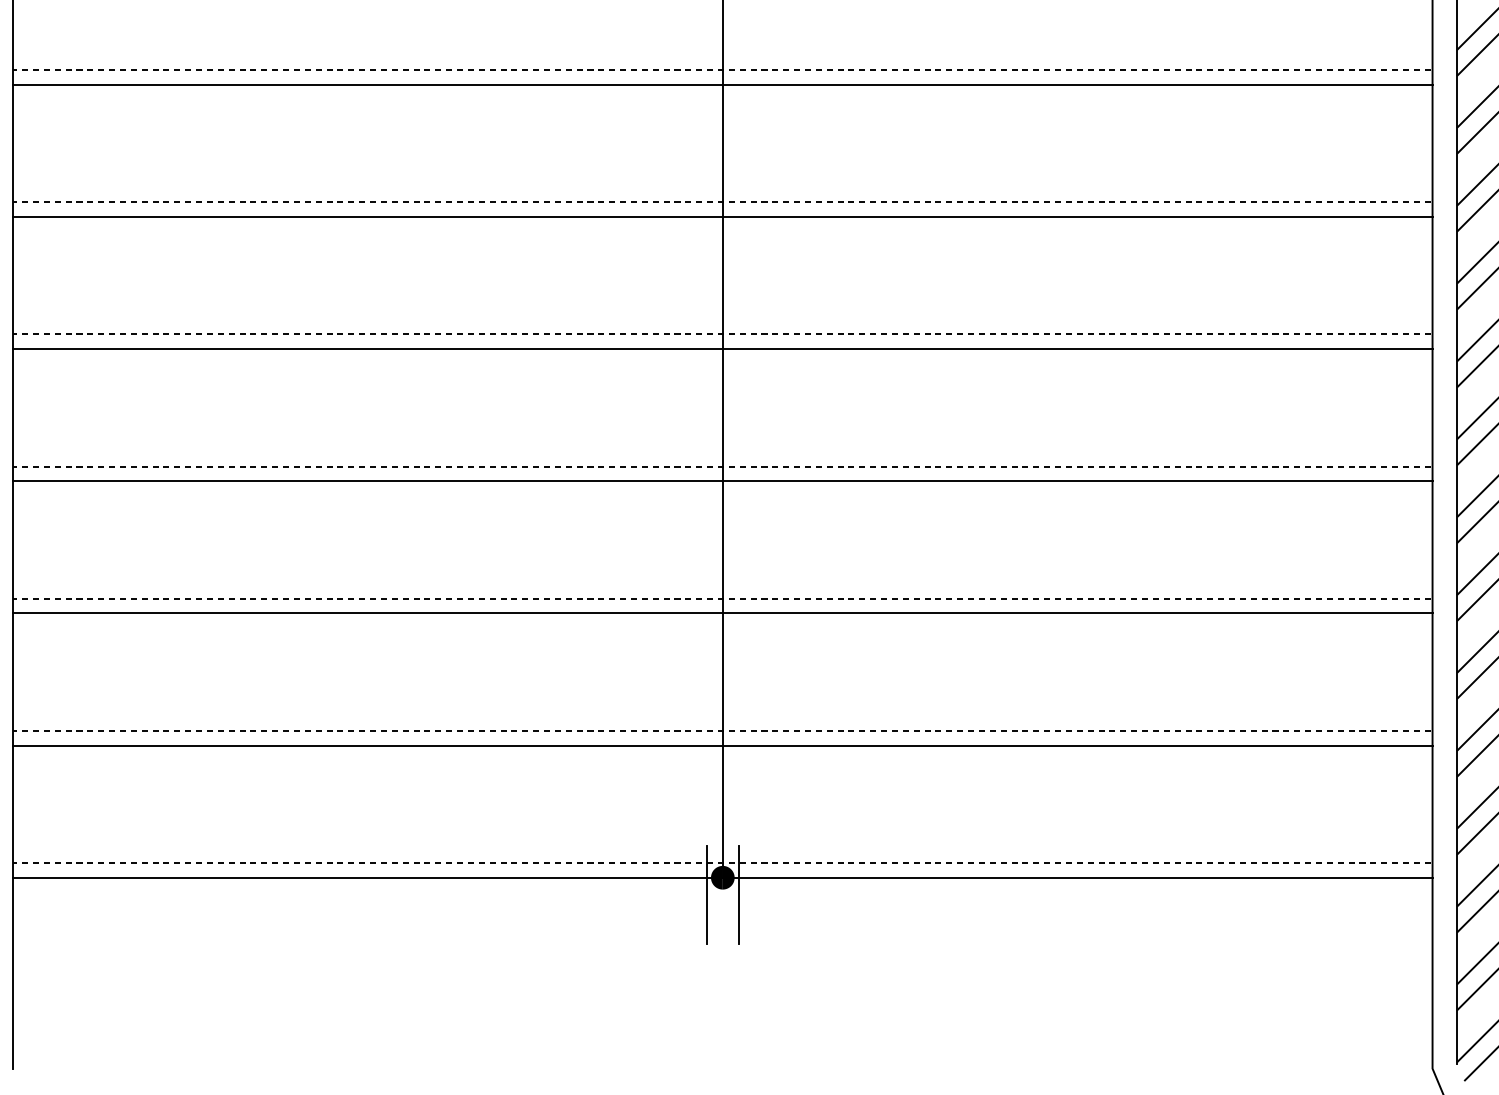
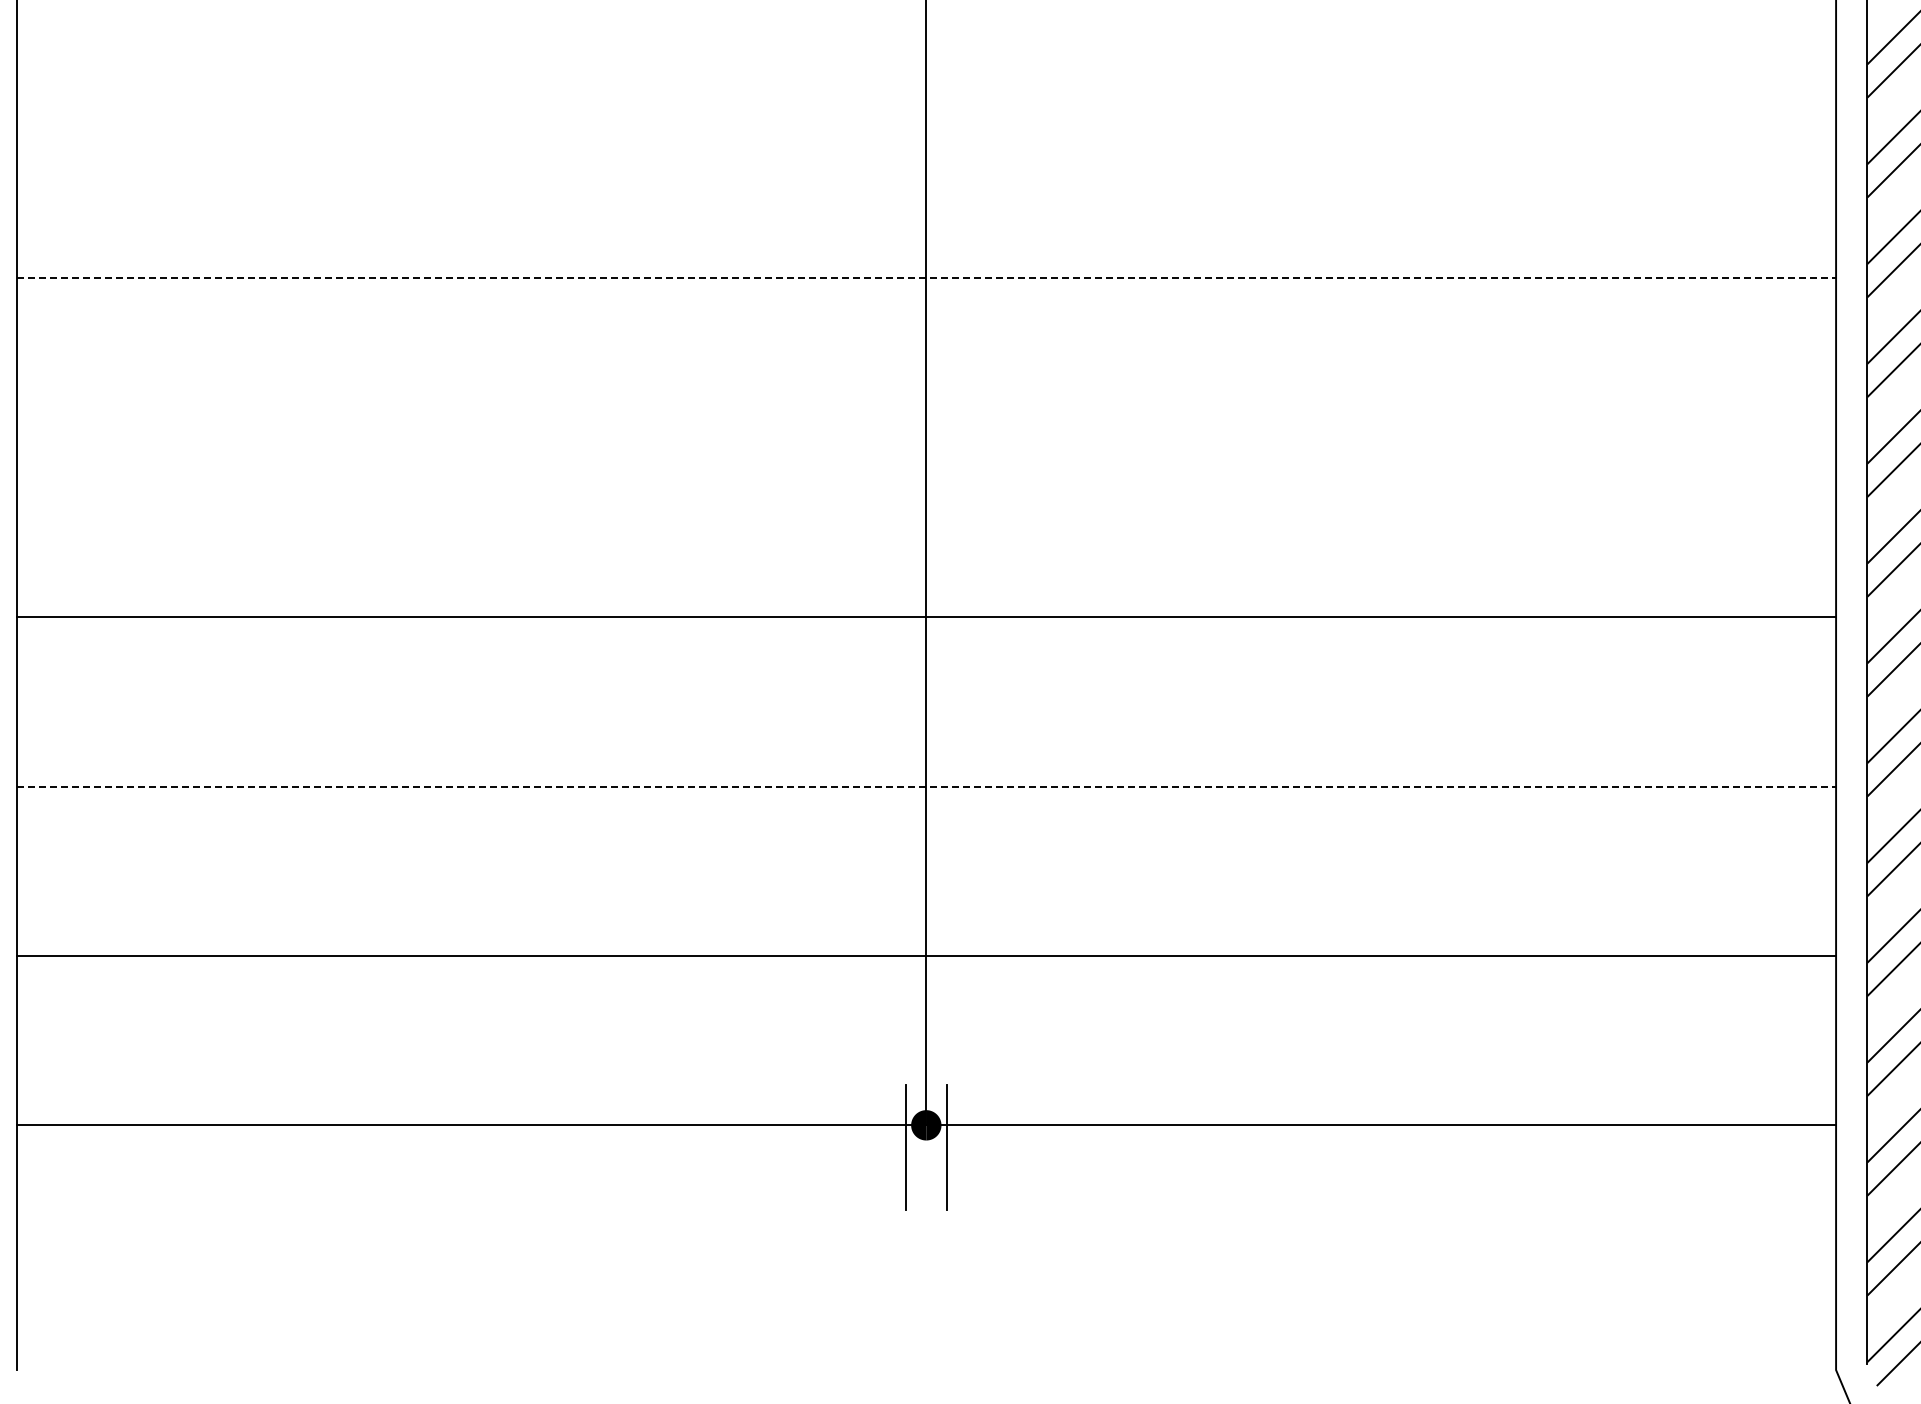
line: (722, 70) -> (926, 90), removed
line: (722, 84) -> (926, 108), removed
line: (722, 202) -> (926, 259), removed
line: (722, 217) -> (926, 278), solid -> dashed
line: (722, 334) -> (926, 428), removed
line: (722, 348) -> (926, 447), removed
line: (722, 466) -> (926, 598), removed
line: (722, 598) -> (926, 767), removed
line: (722, 613) -> (926, 786), solid -> dashed
line: (722, 731) -> (926, 937), removed
line: (722, 863) -> (926, 1106), removed

